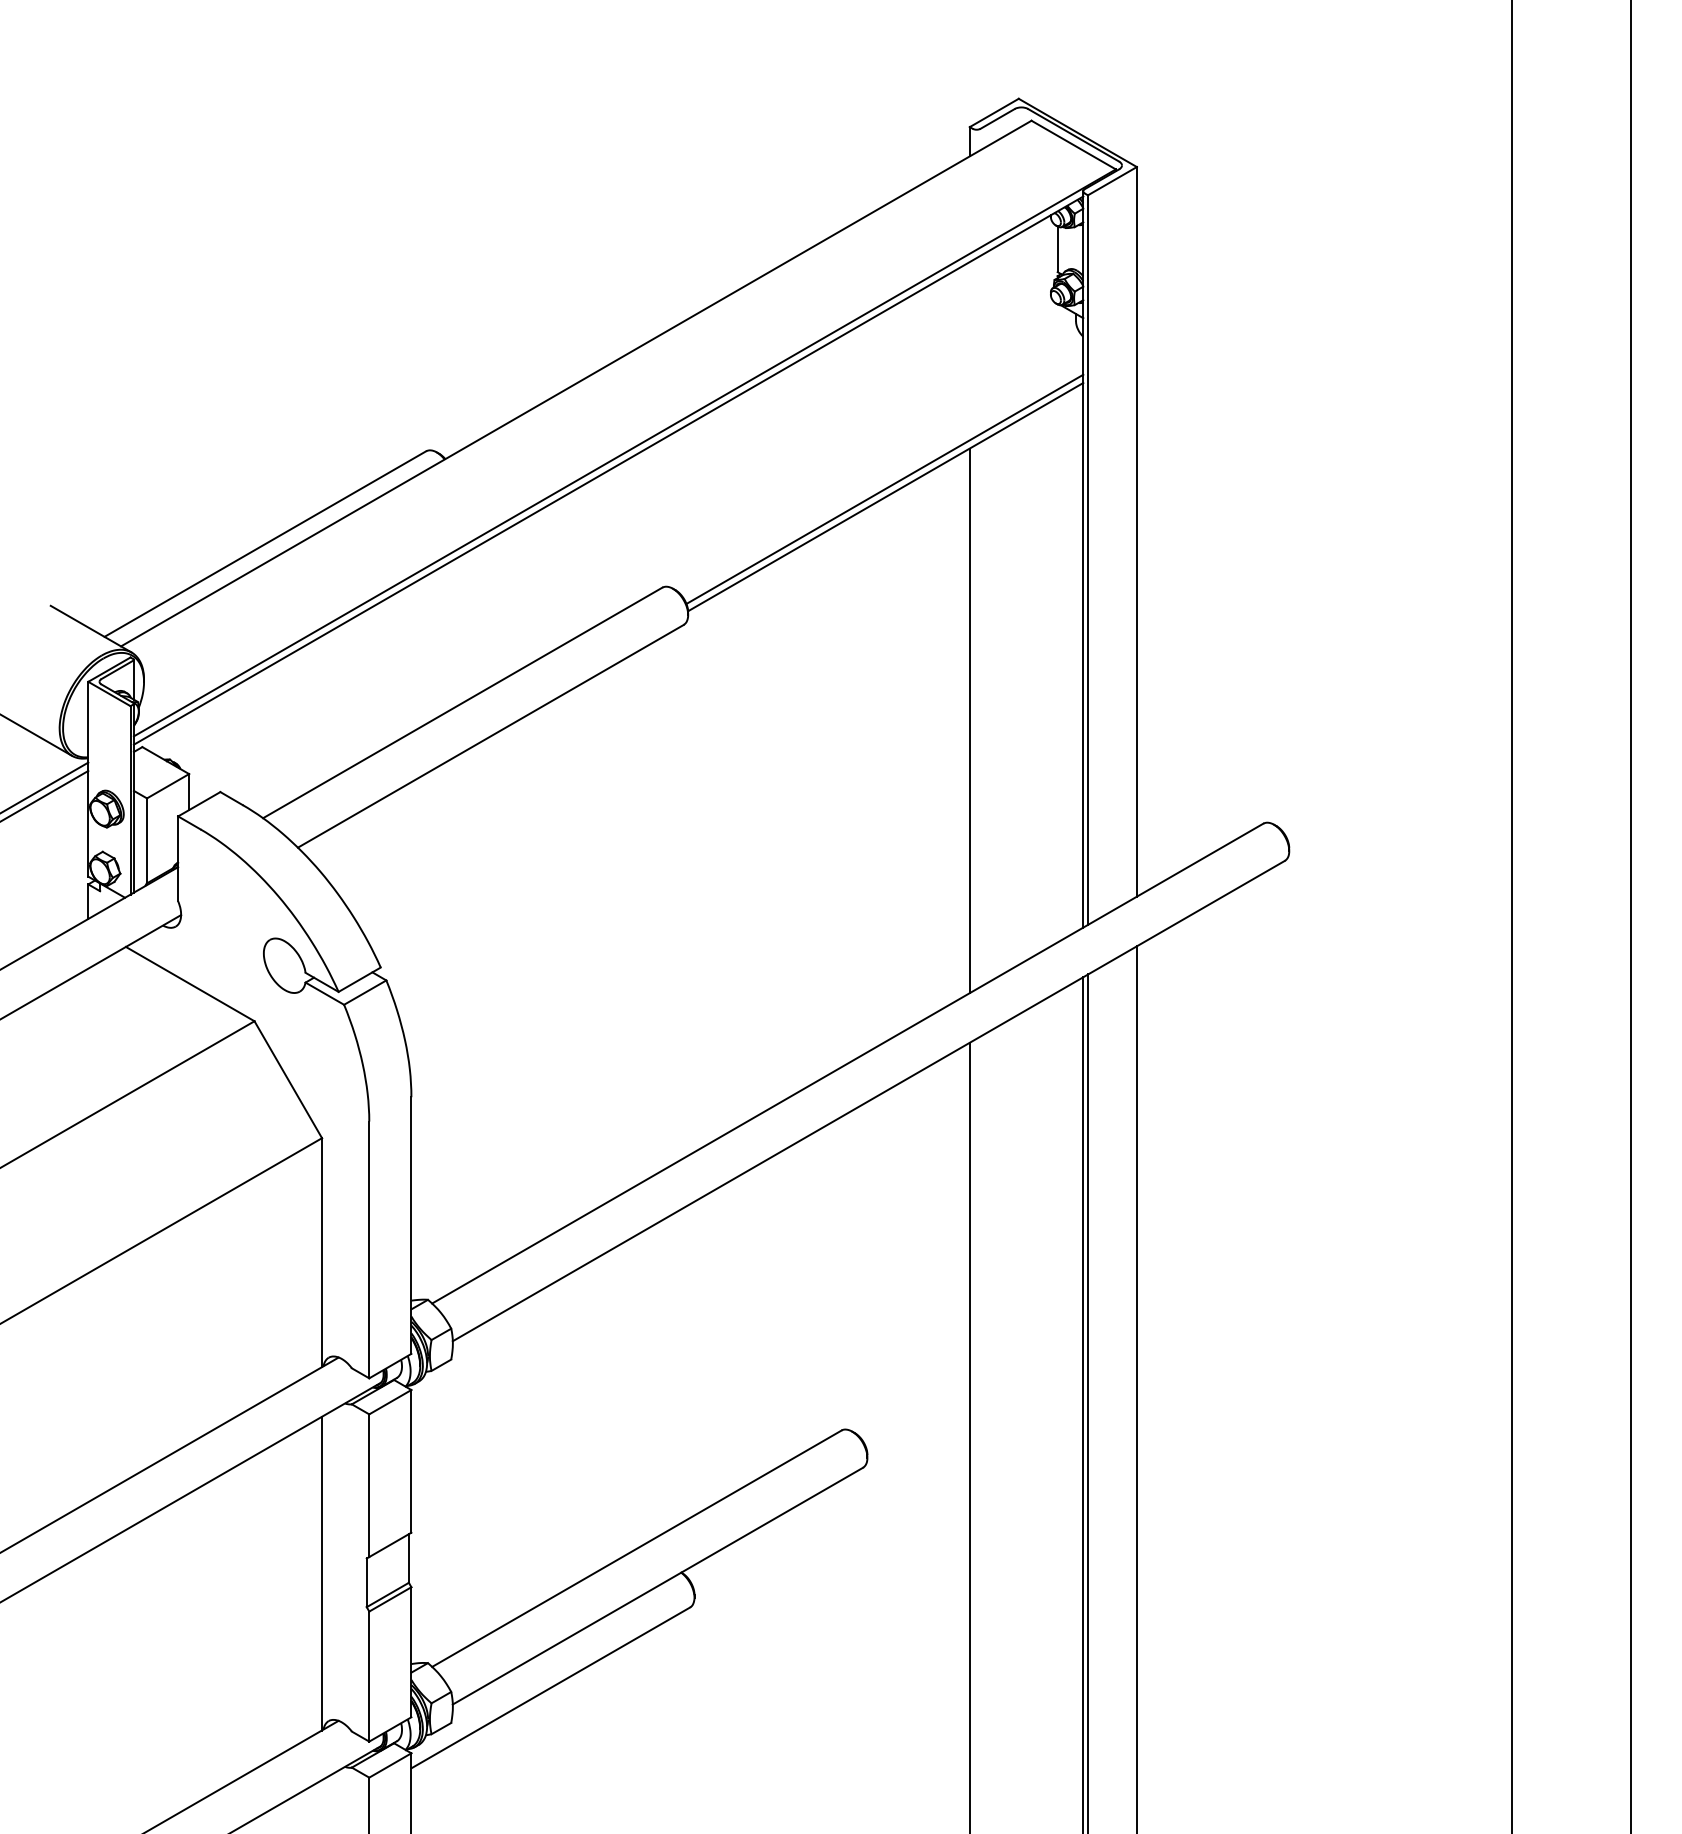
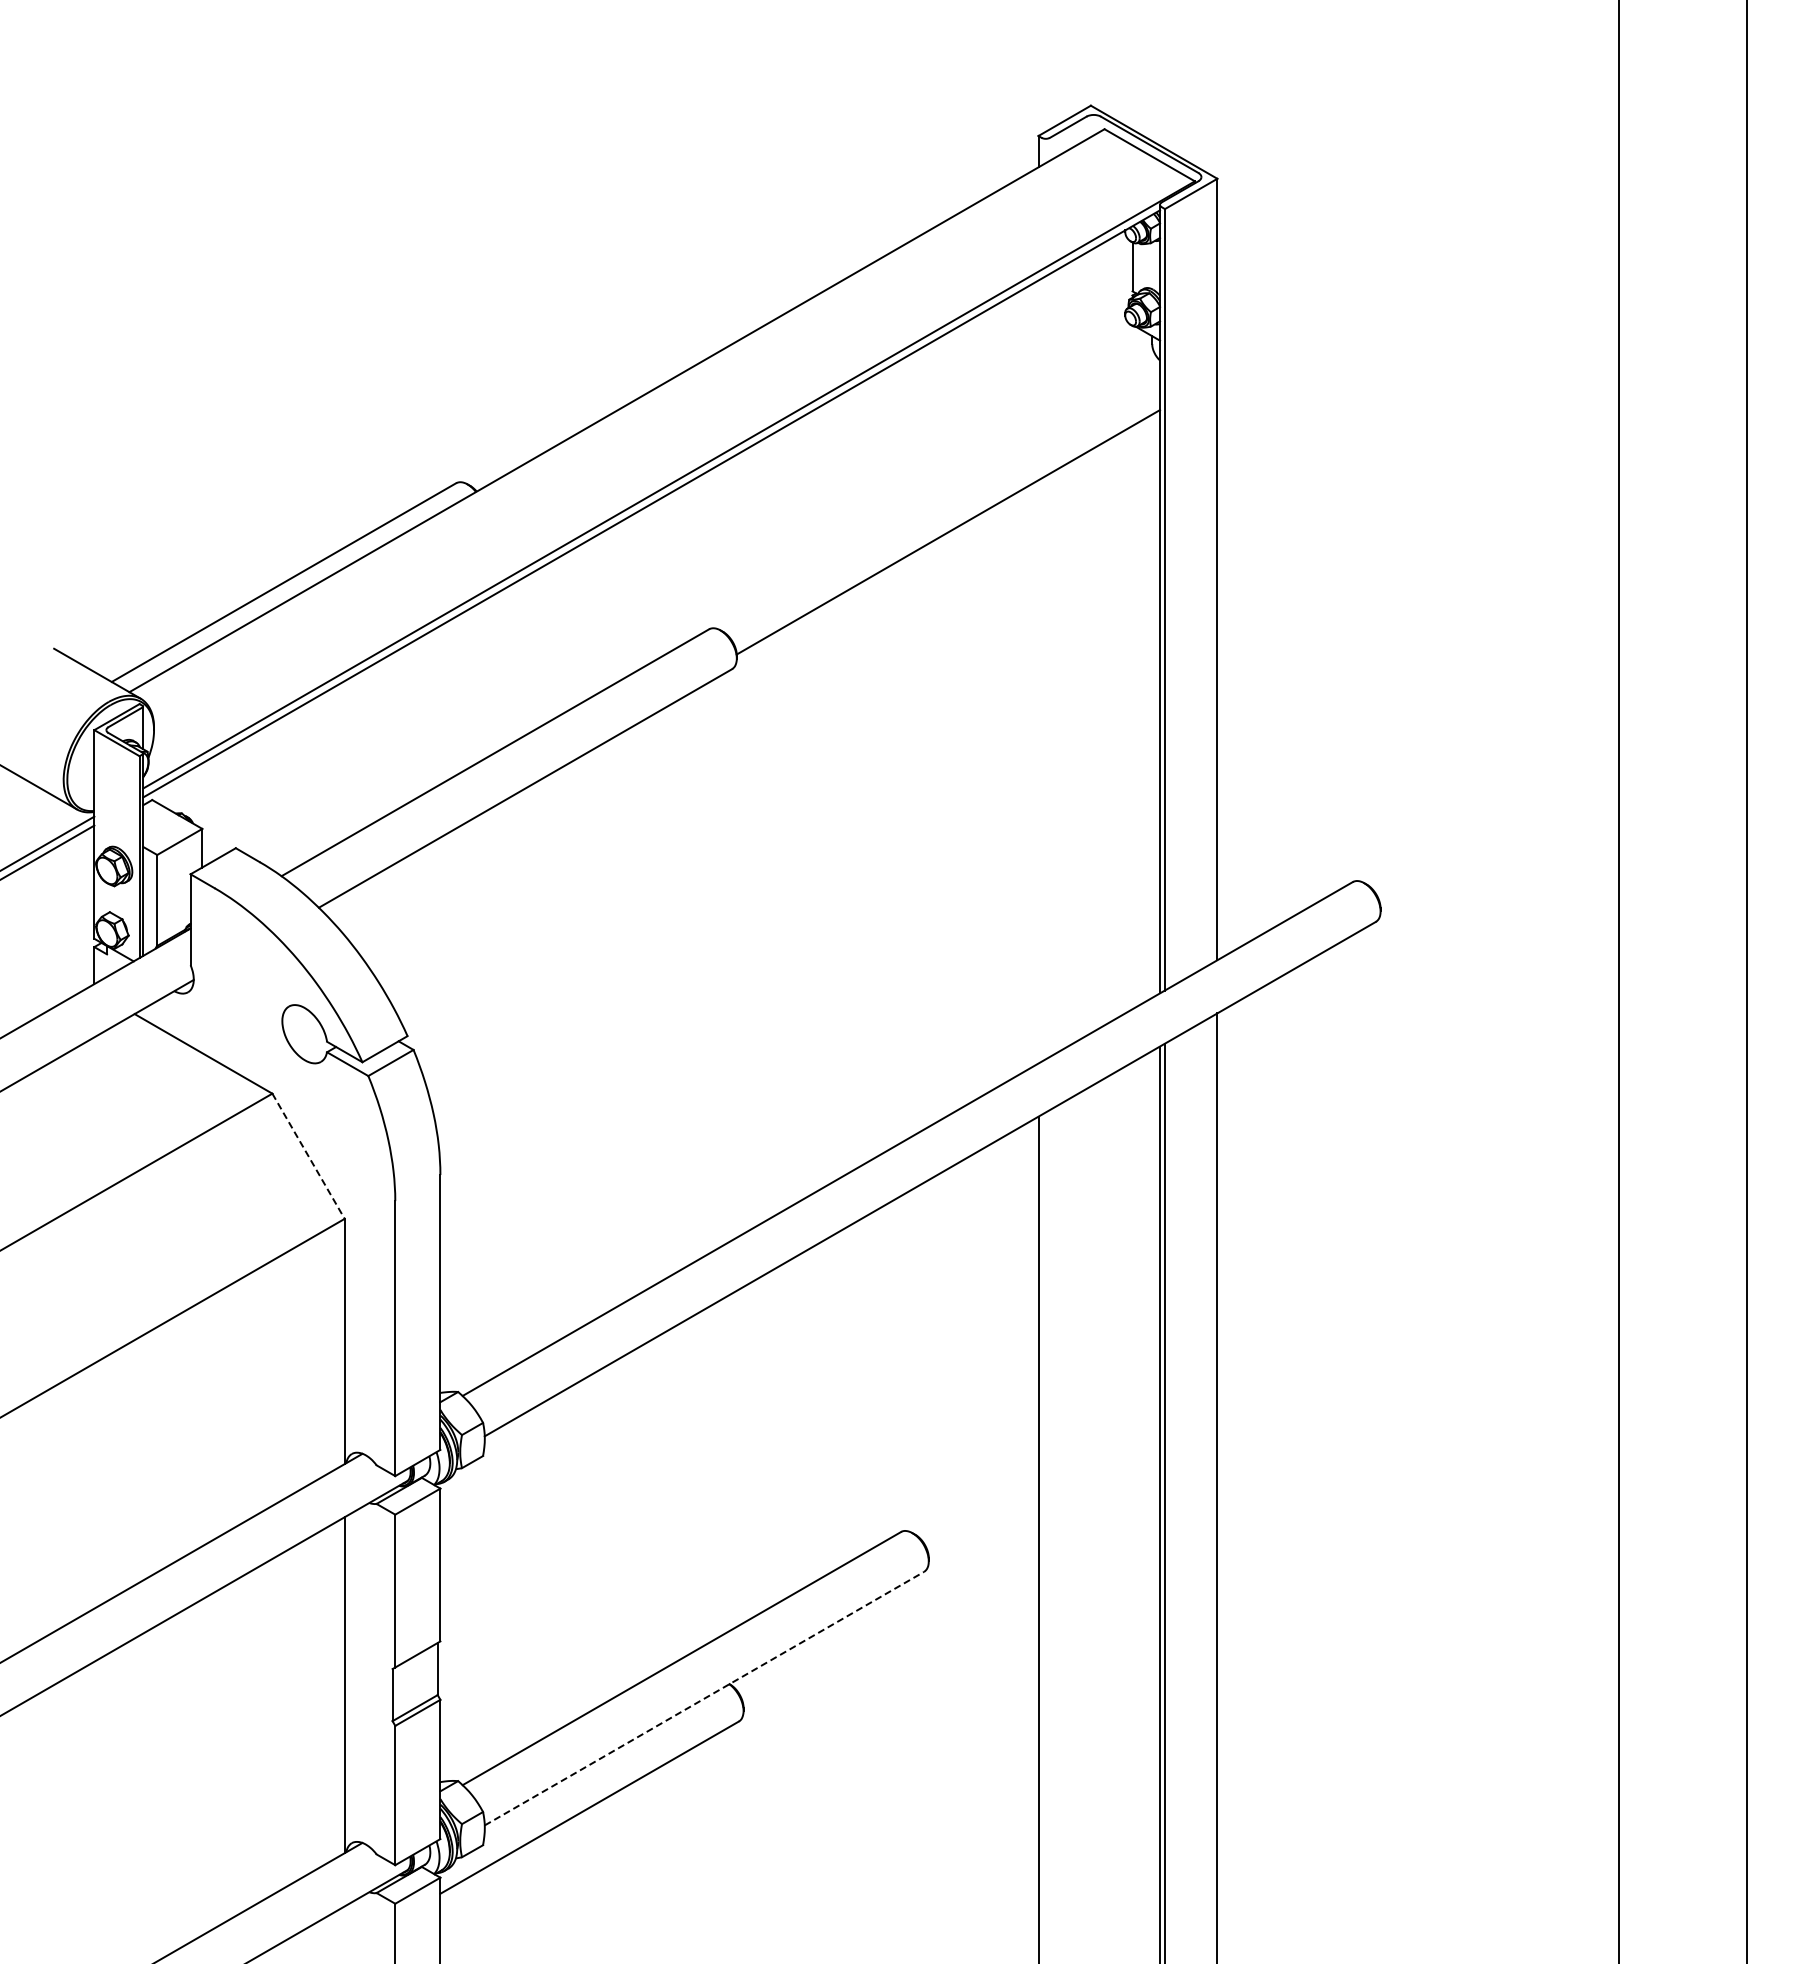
line: (884, 488) -> (947, 523), removed
line: (969, 720) -> (1038, 771), removed
line: (288, 1079) -> (308, 1156), solid -> dashed
line: (657, 1585) -> (704, 1698), solid -> dashed

